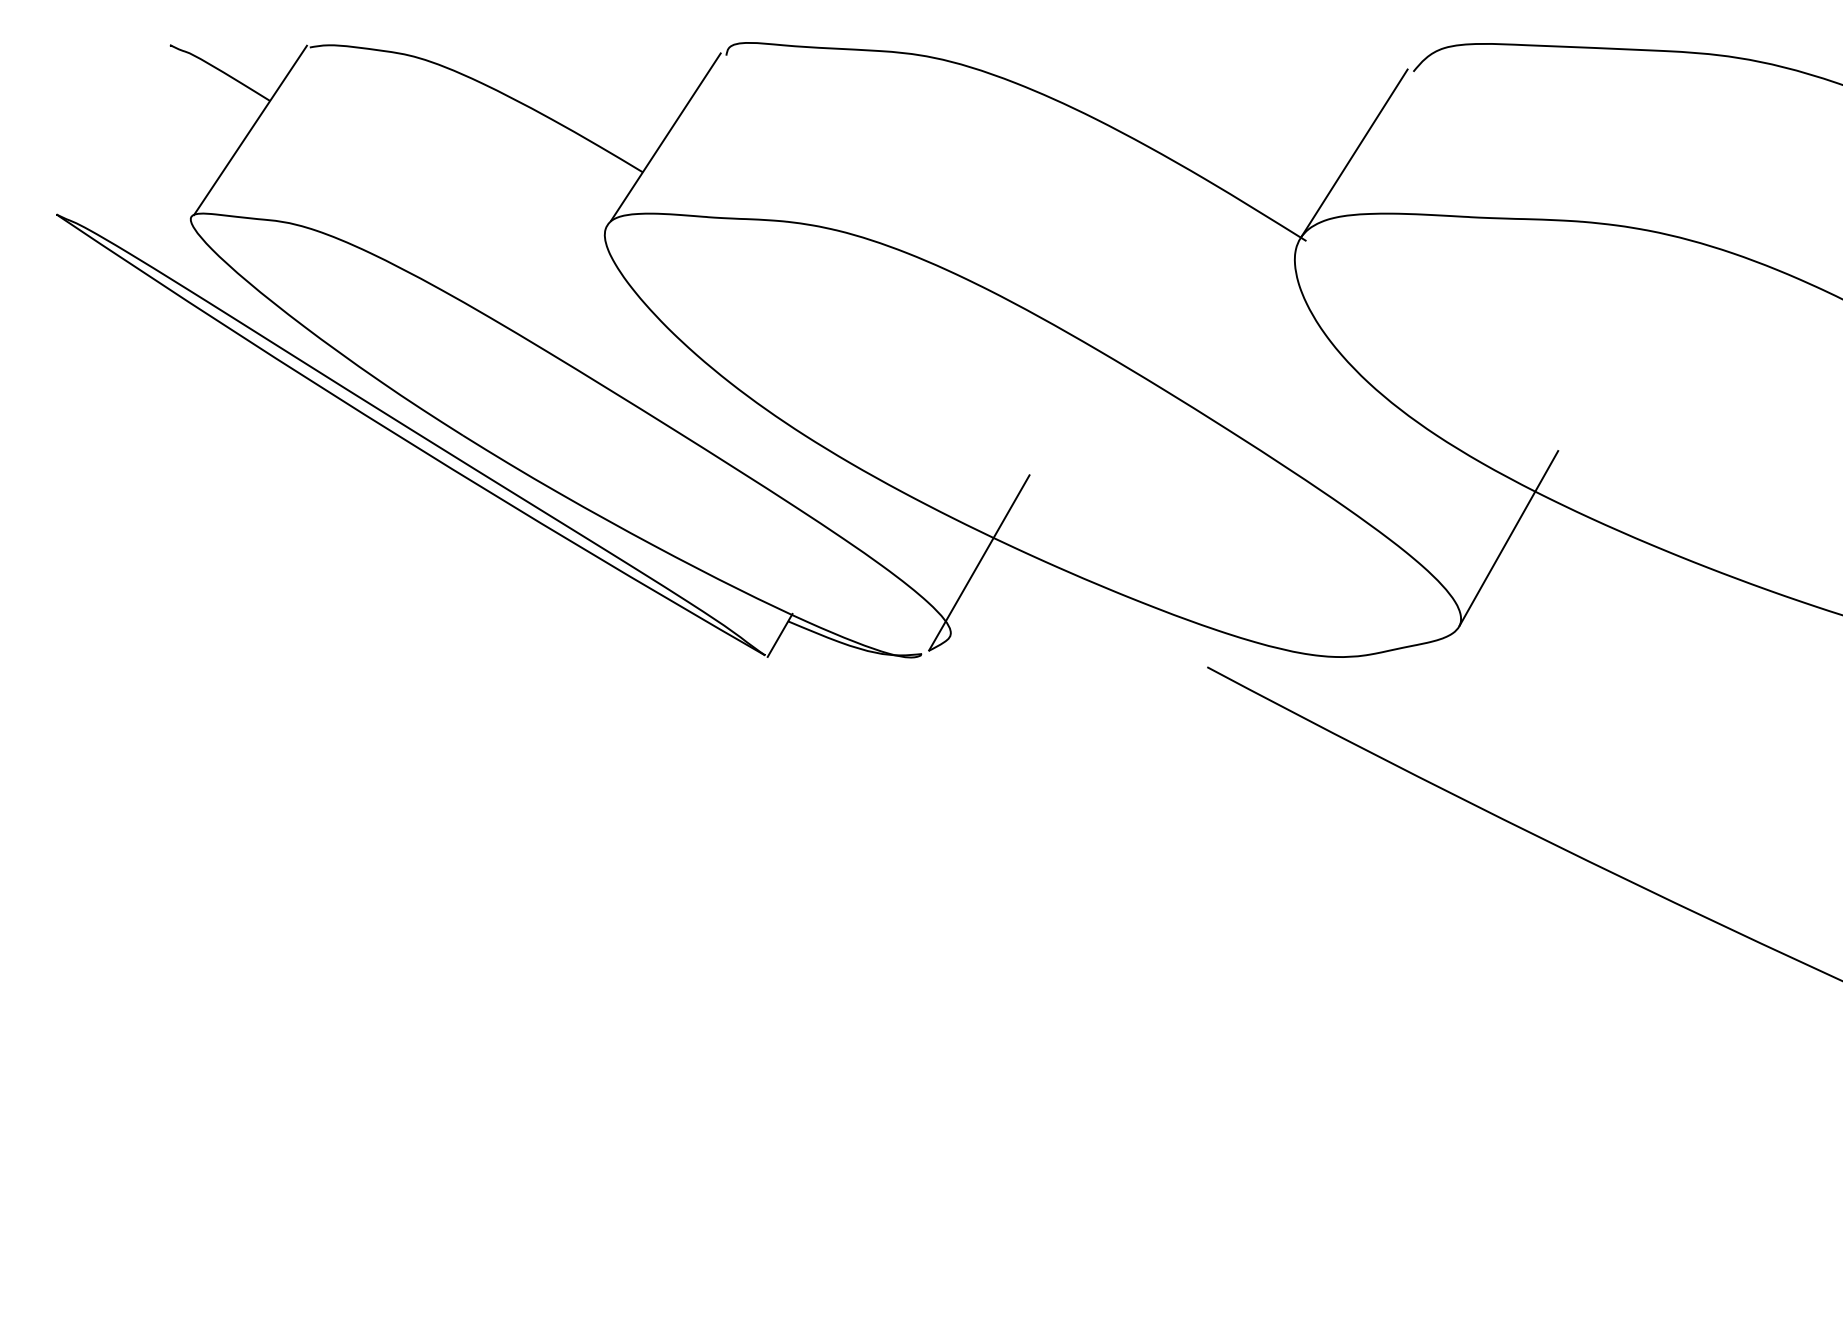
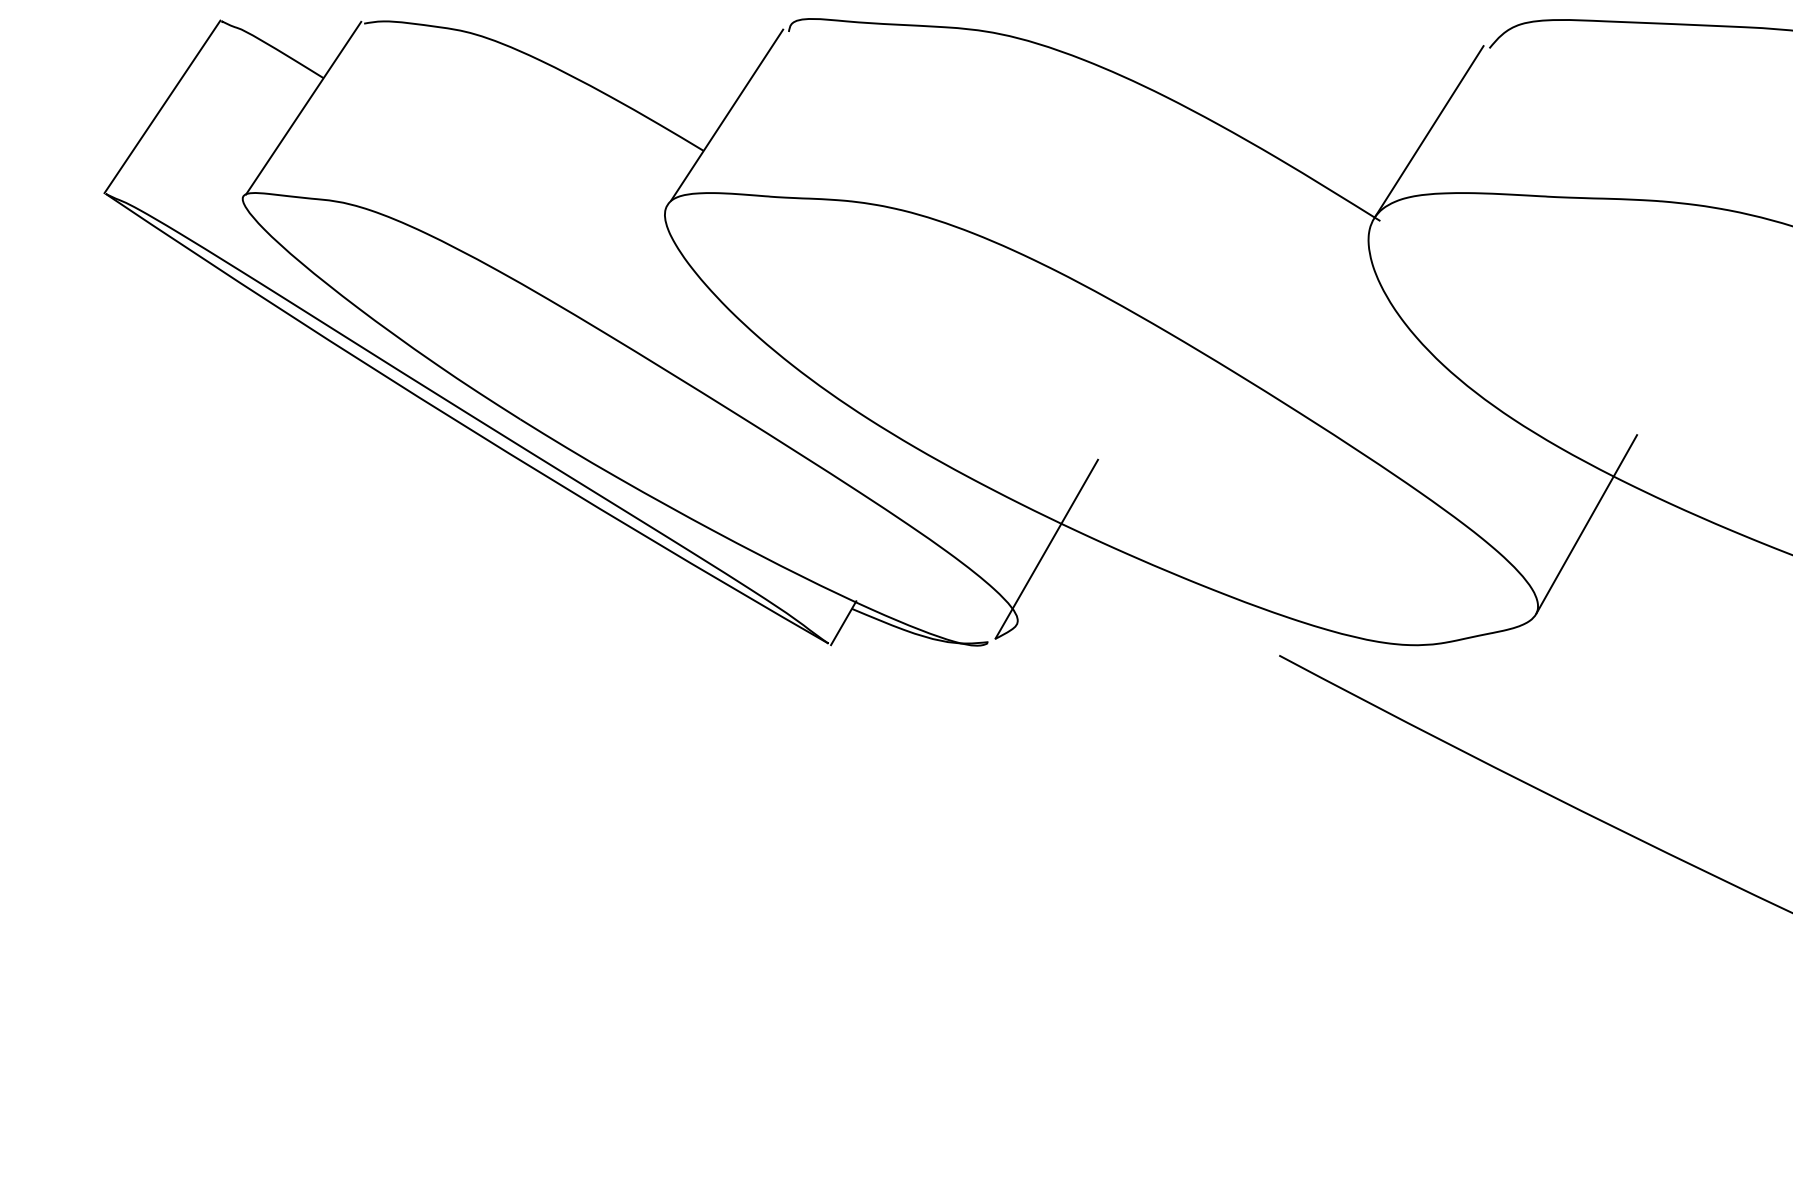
line: (111, 128) -> (161, 106), added

